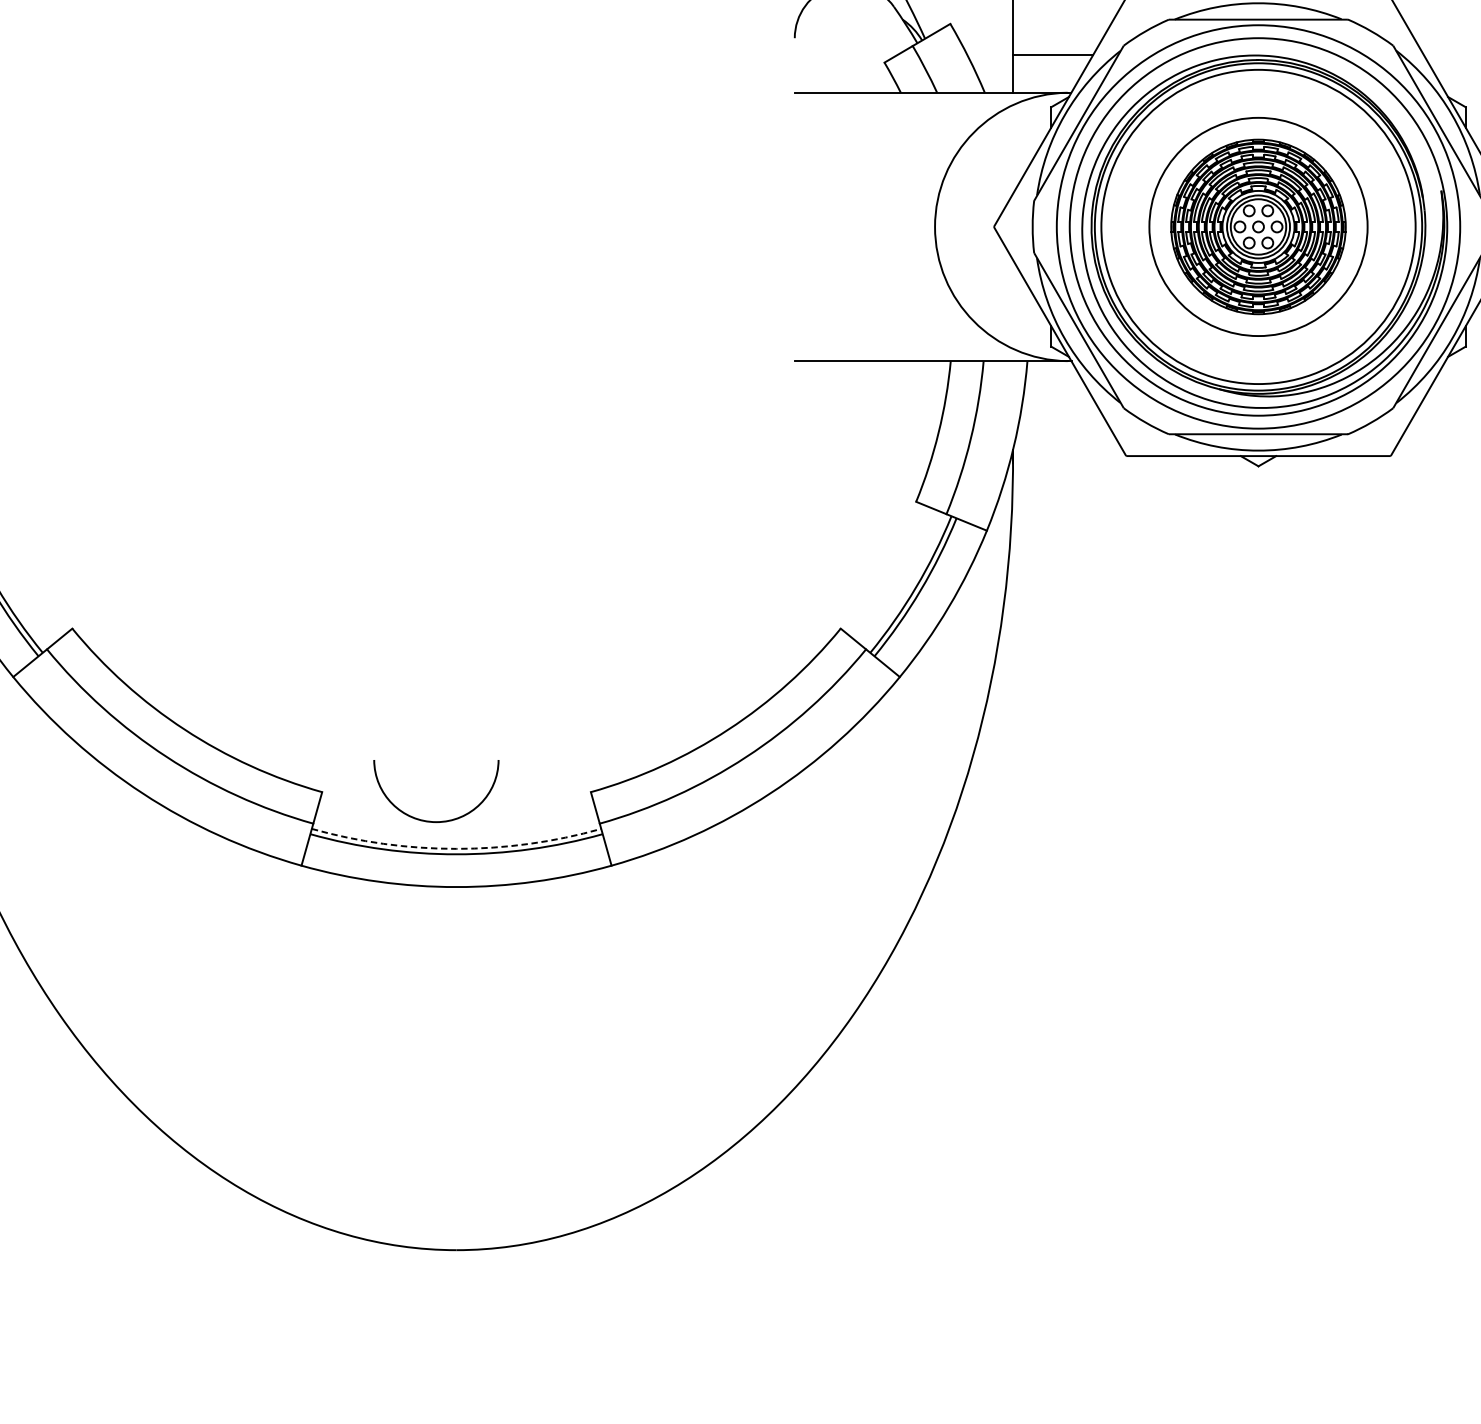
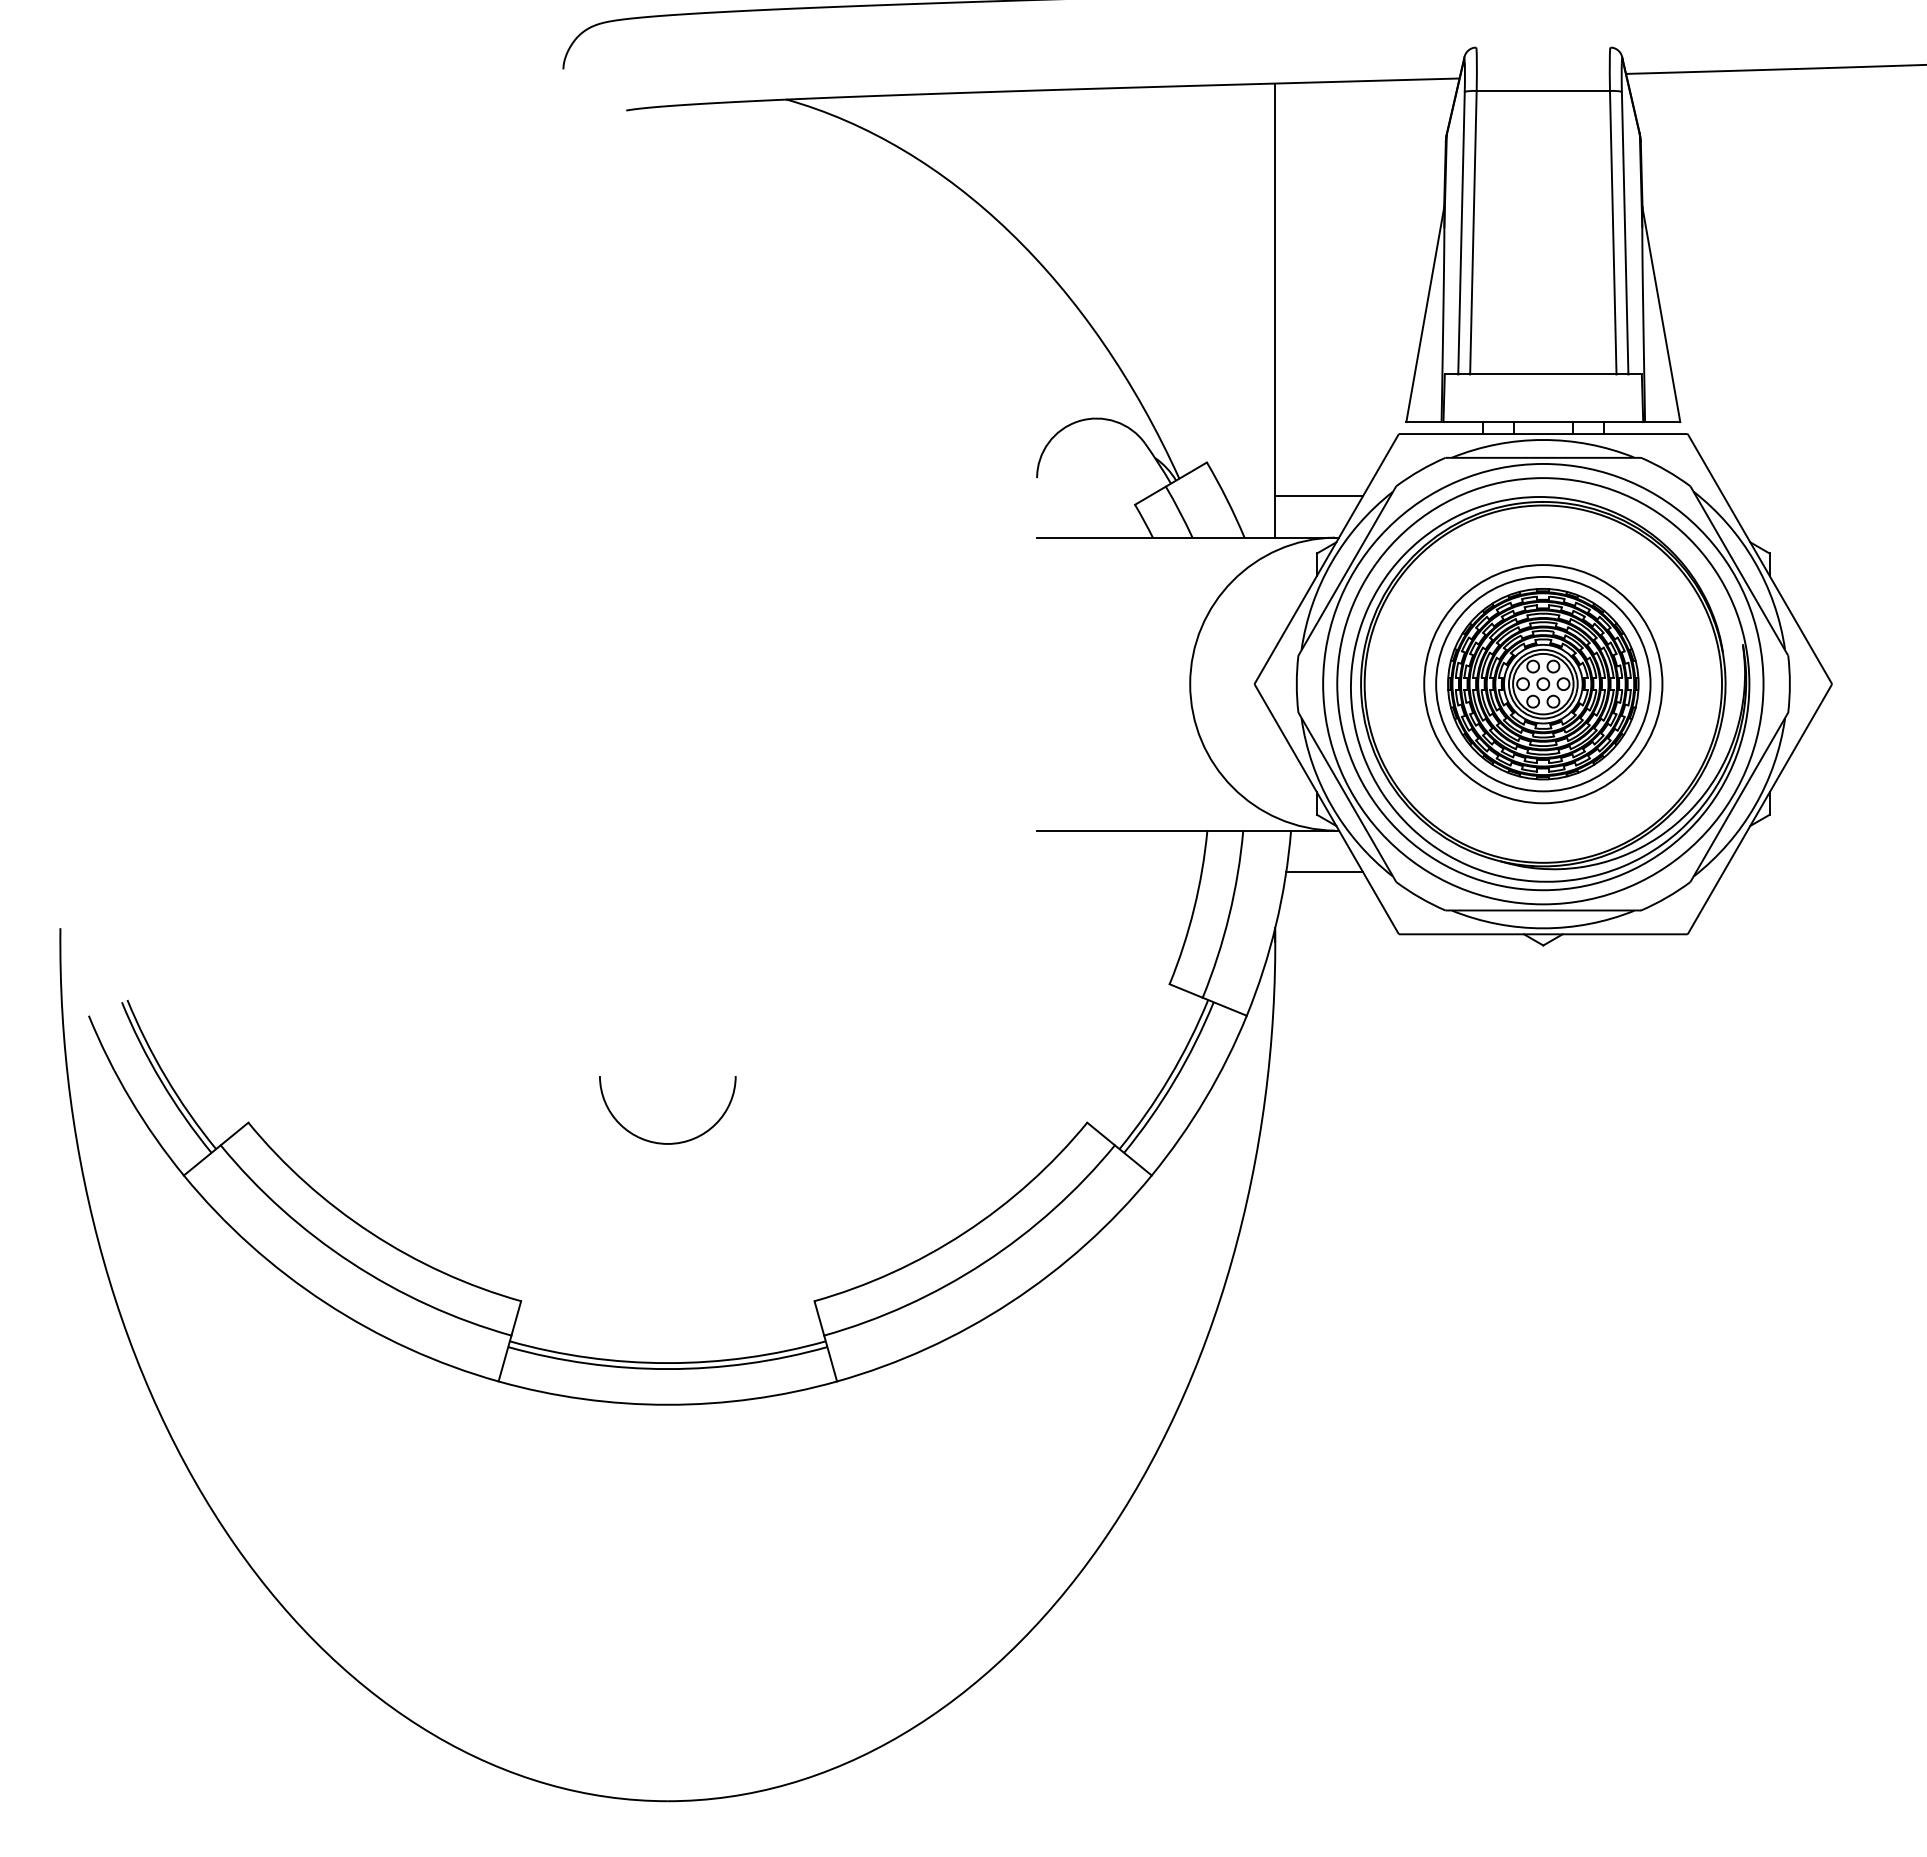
circle: (1258, 226) -> (1543, 683), size x0.62
line: (1058, 399) -> (1324, 872), added
arc: (432, 820) -> (663, 1142), moved
arc: (456, 849) -> (667, 1363), dashed -> solid

